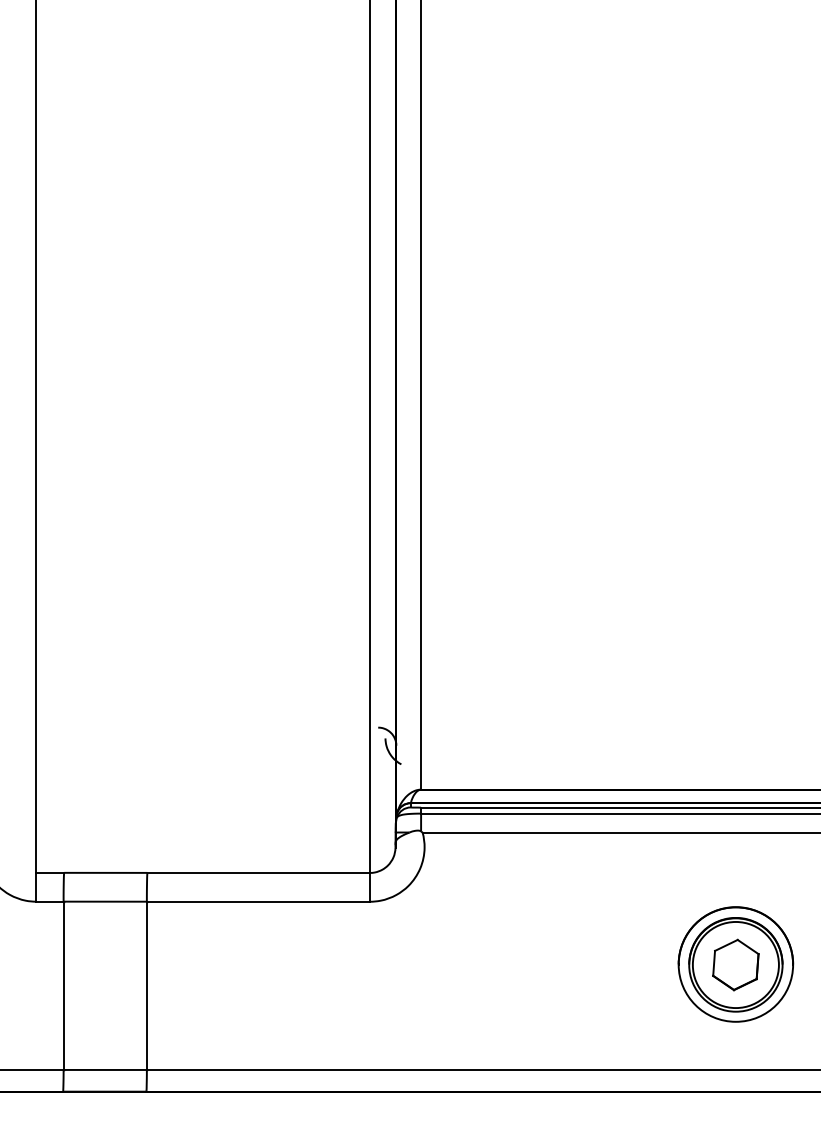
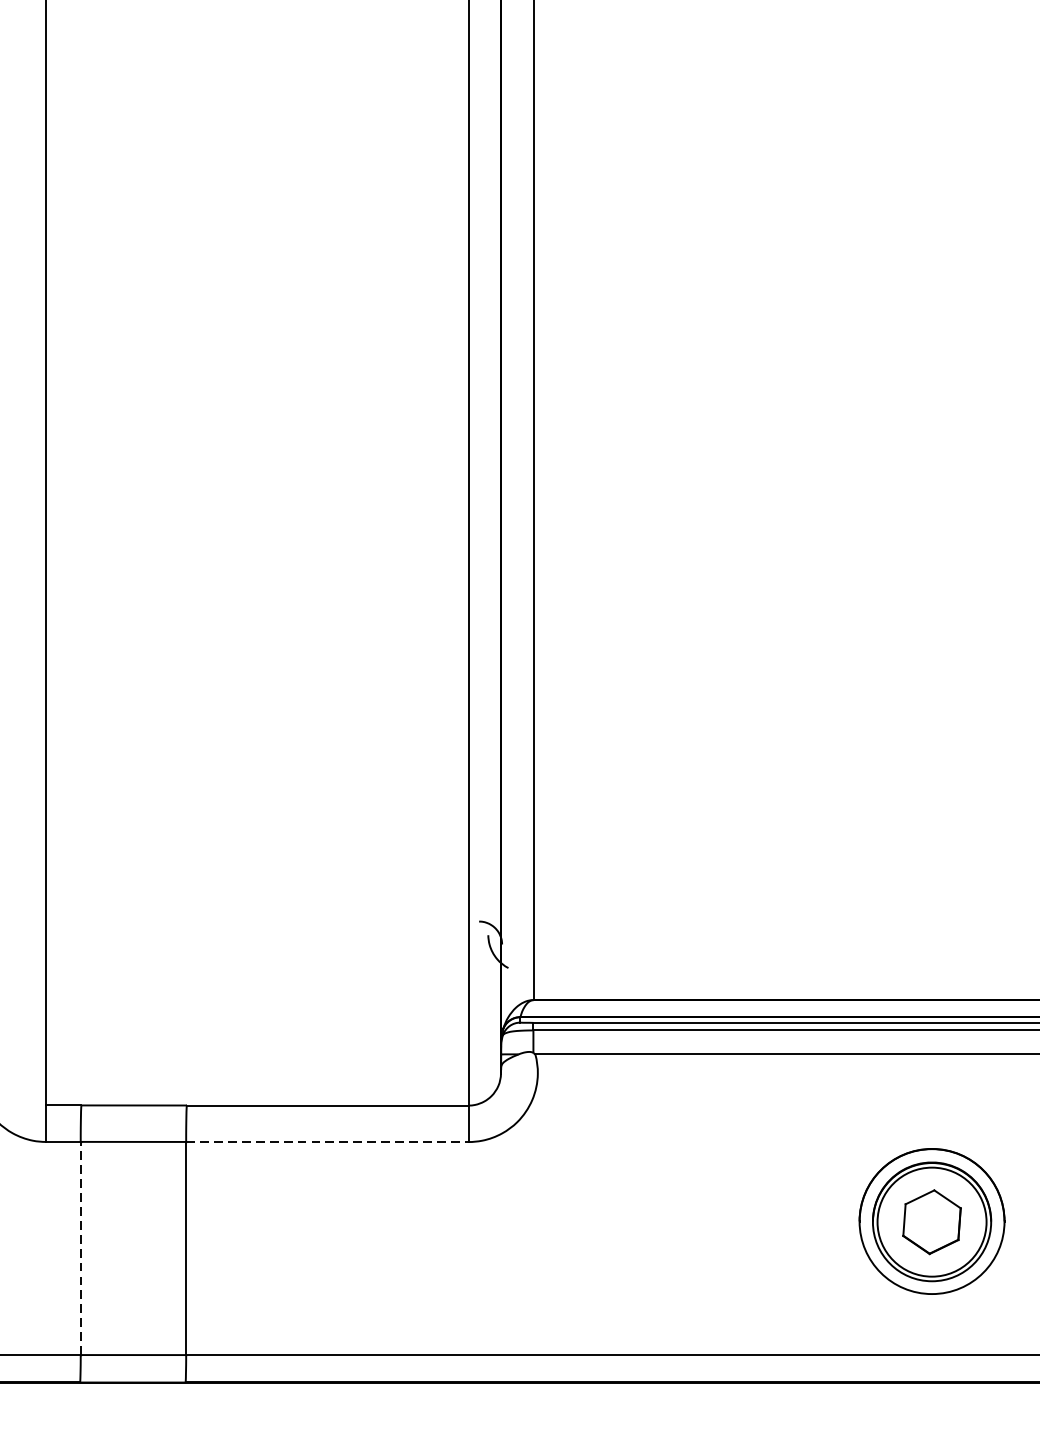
line: (258, 901) -> (327, 1141), solid -> dashed
line: (63, 985) -> (80, 1248), solid -> dashed

